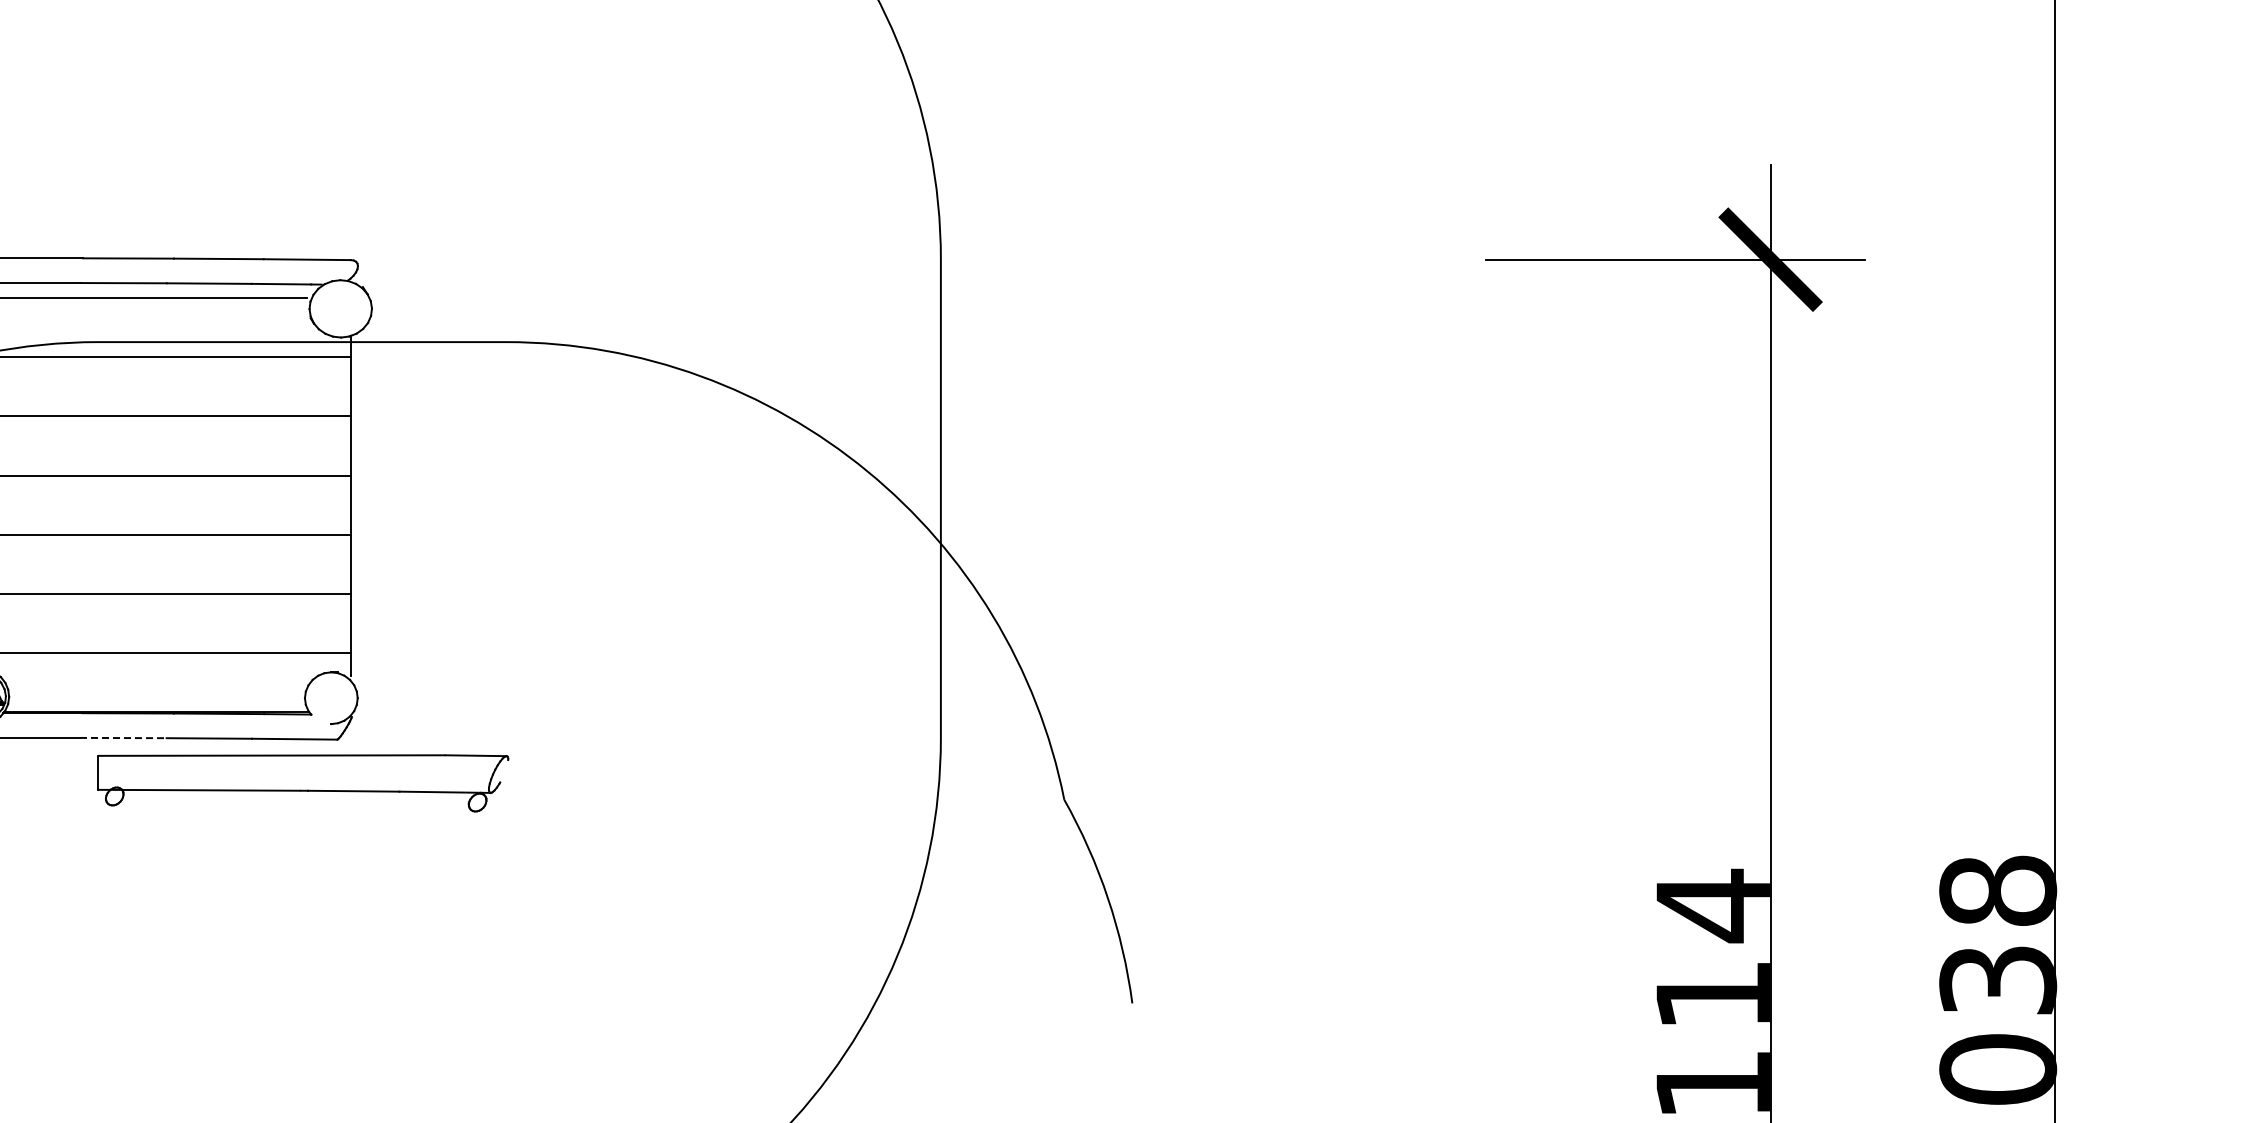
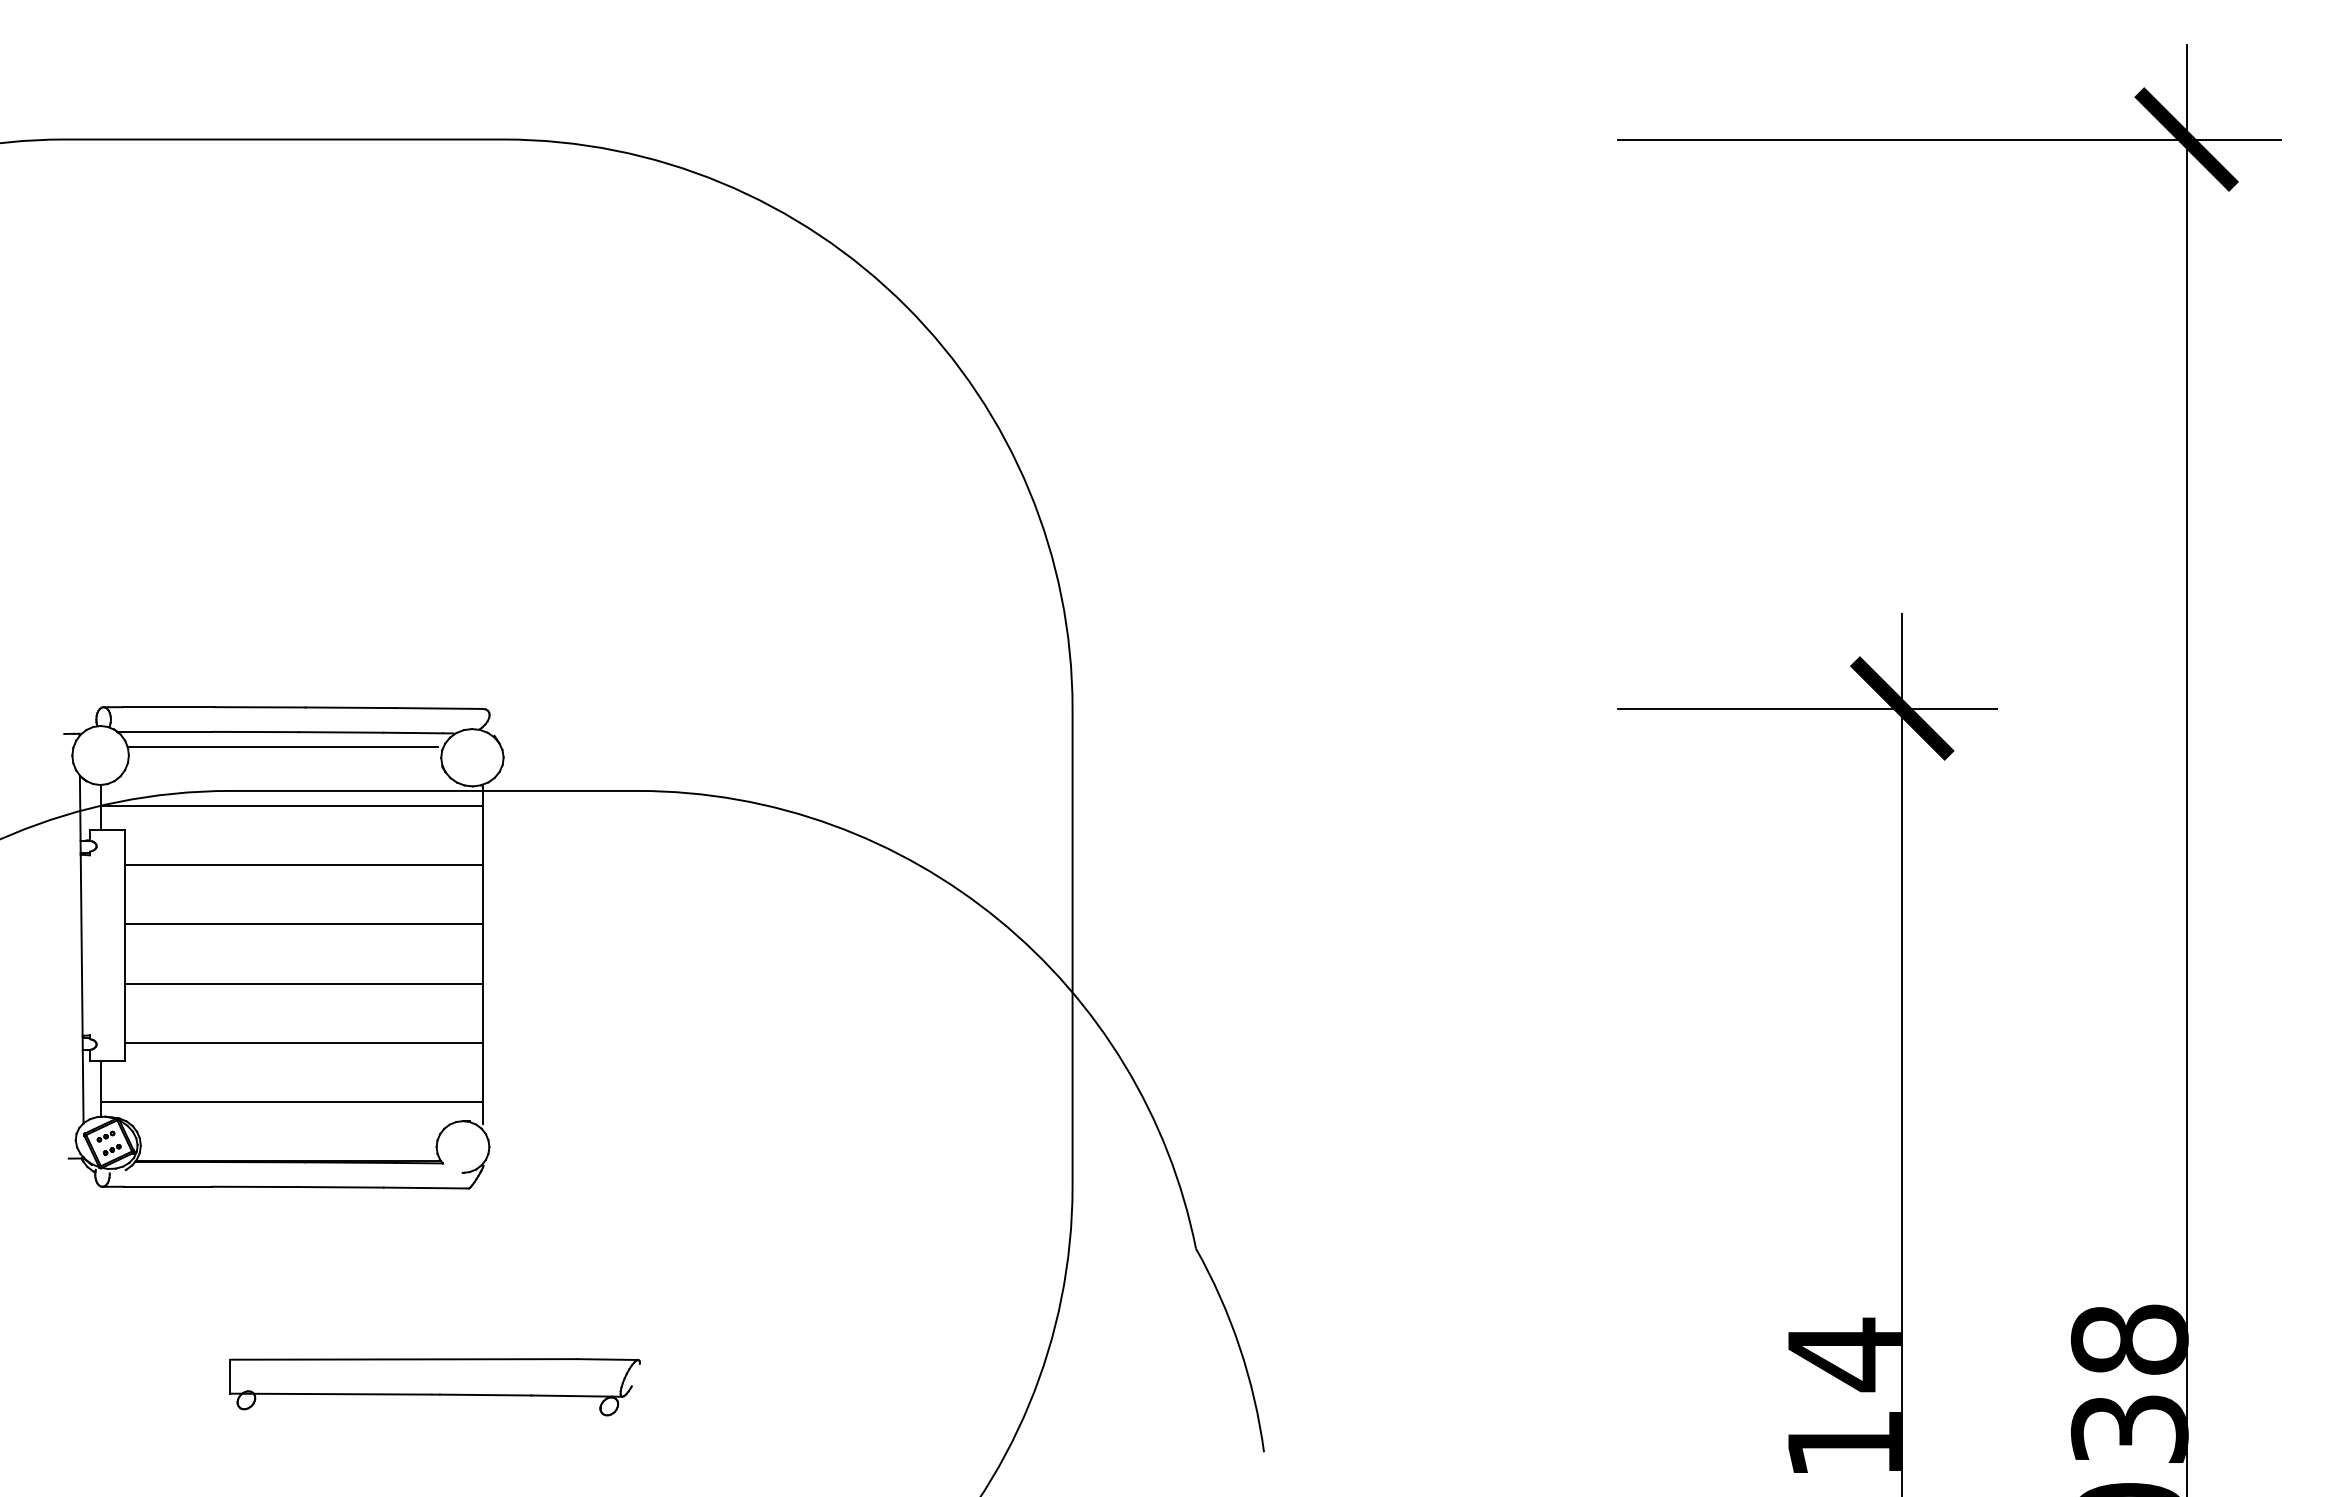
line: (123, 737) -> (255, 1186), dashed -> solid
part: (302, 783) -> (434, 1387), moved

